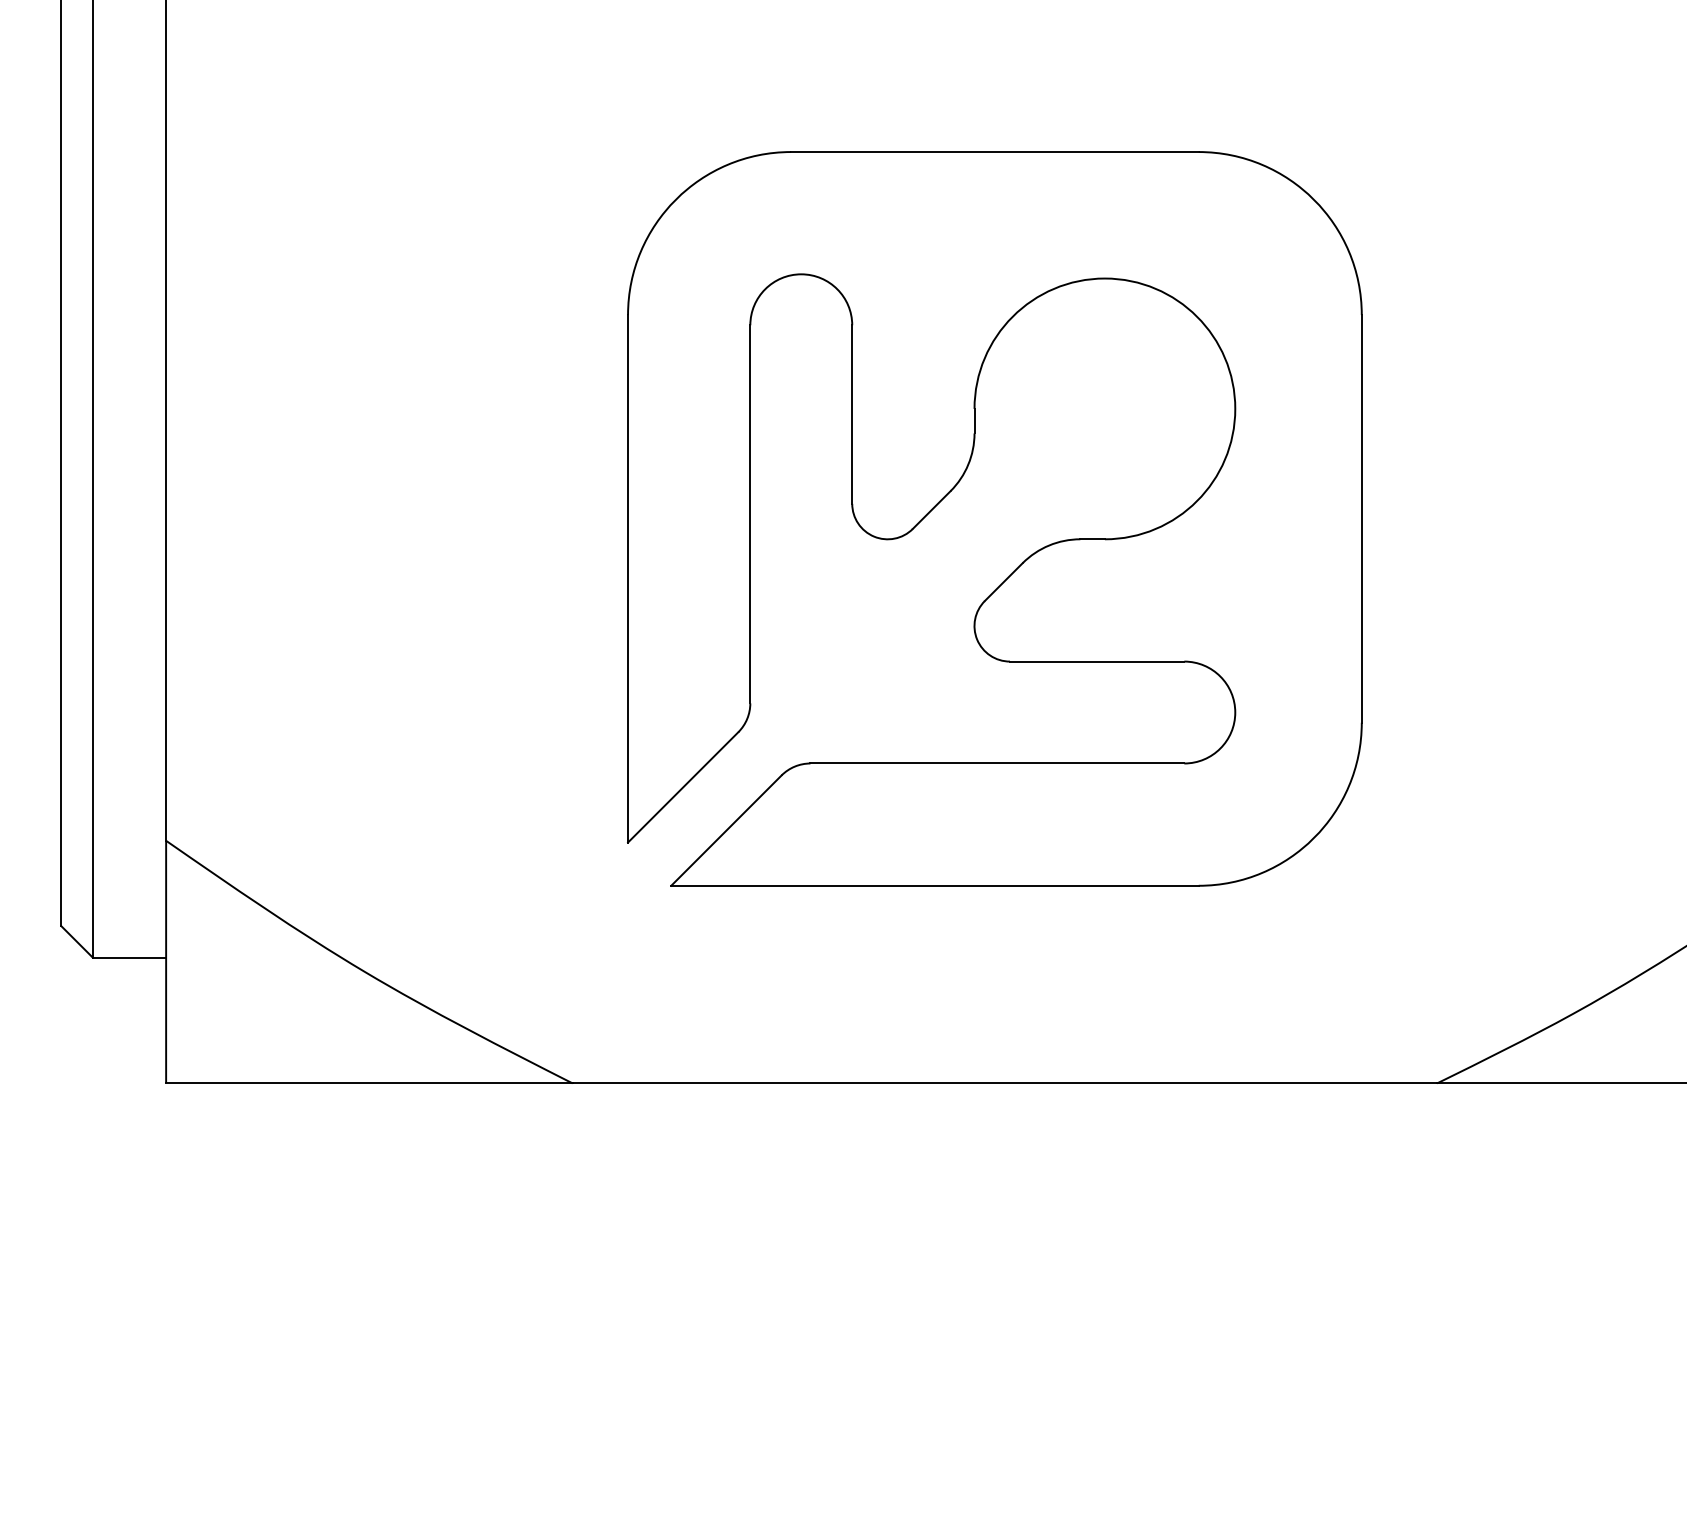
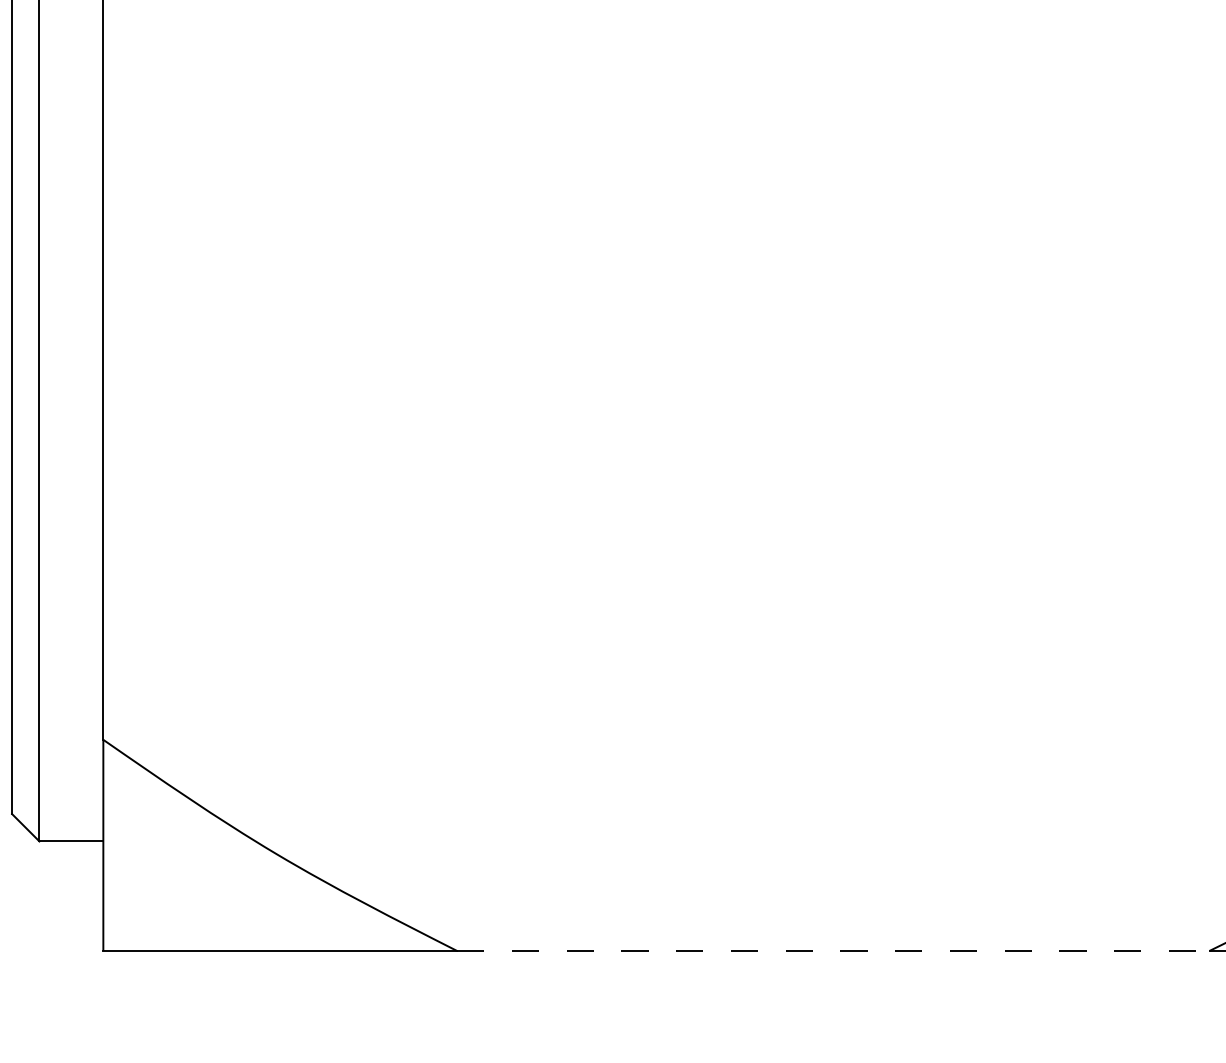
part: (956, 486) -> (791, 431), removed
line: (1005, 1083) -> (833, 951), solid -> dashed

